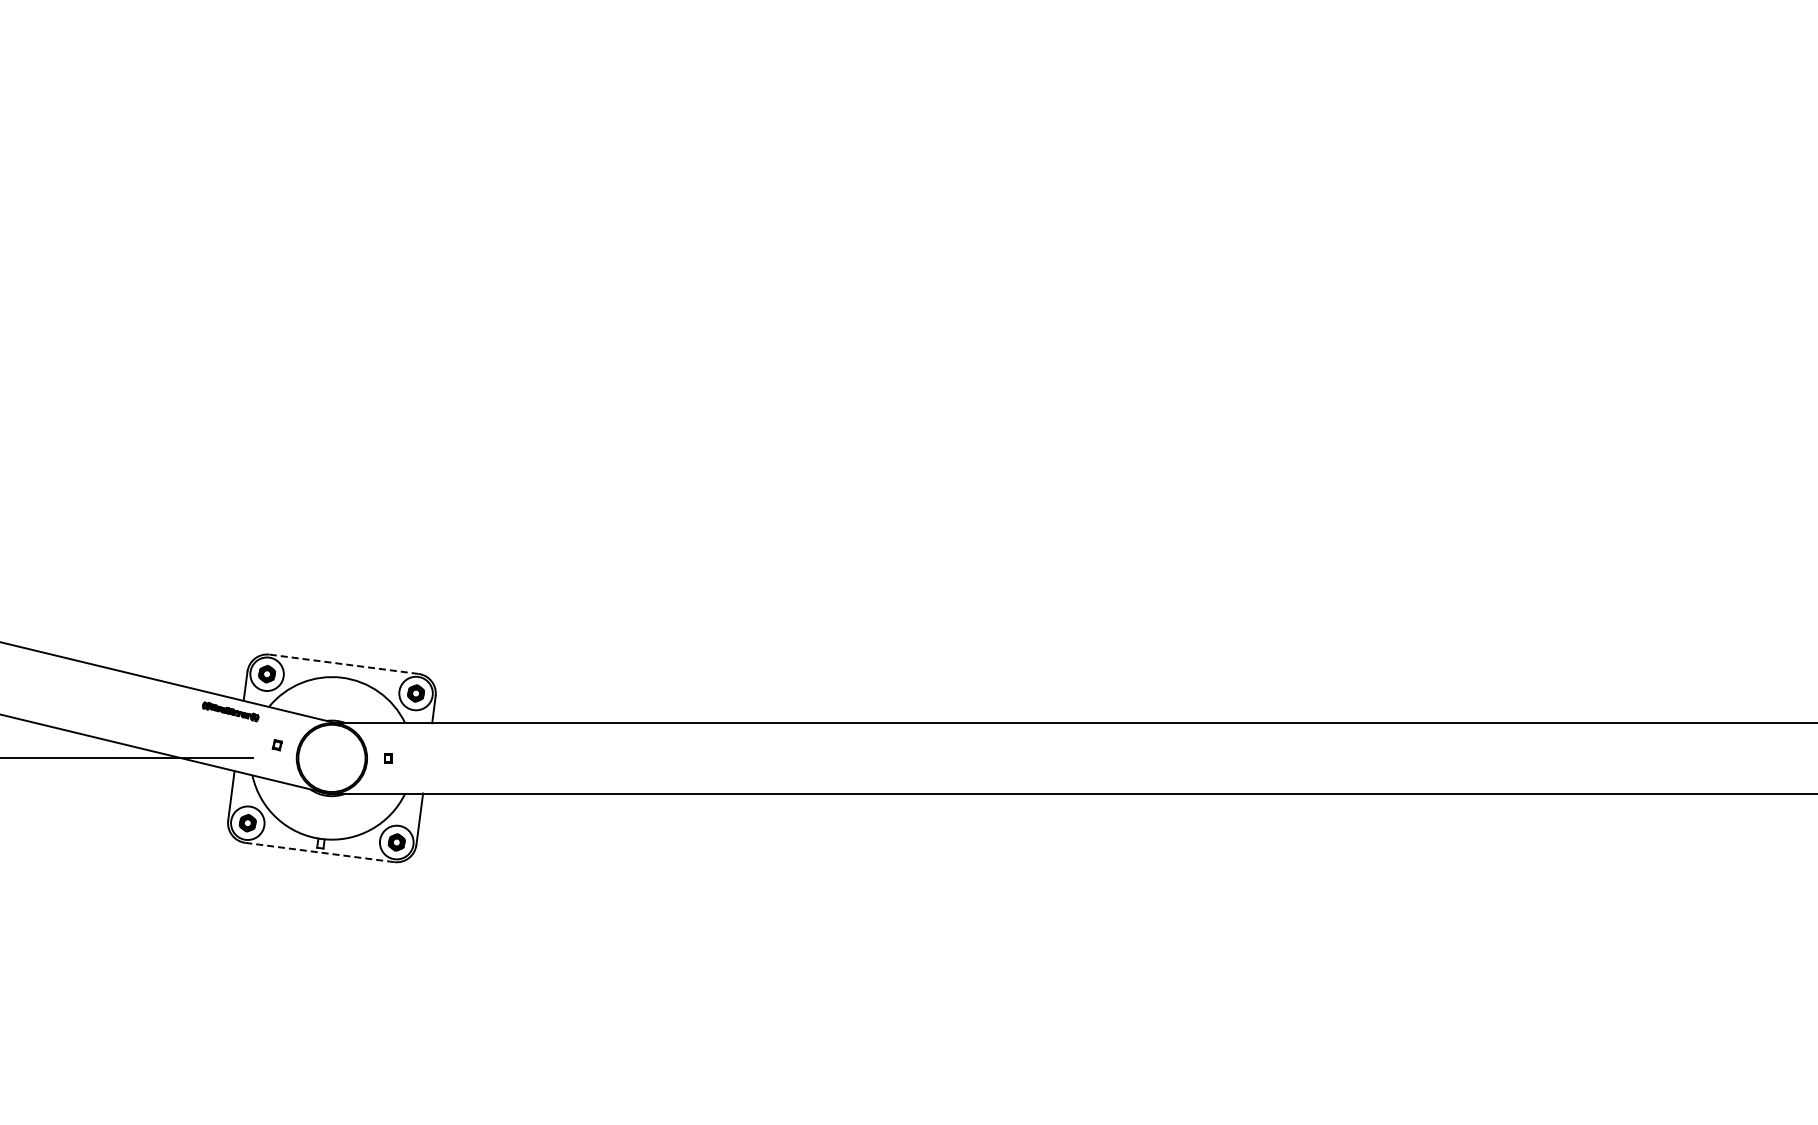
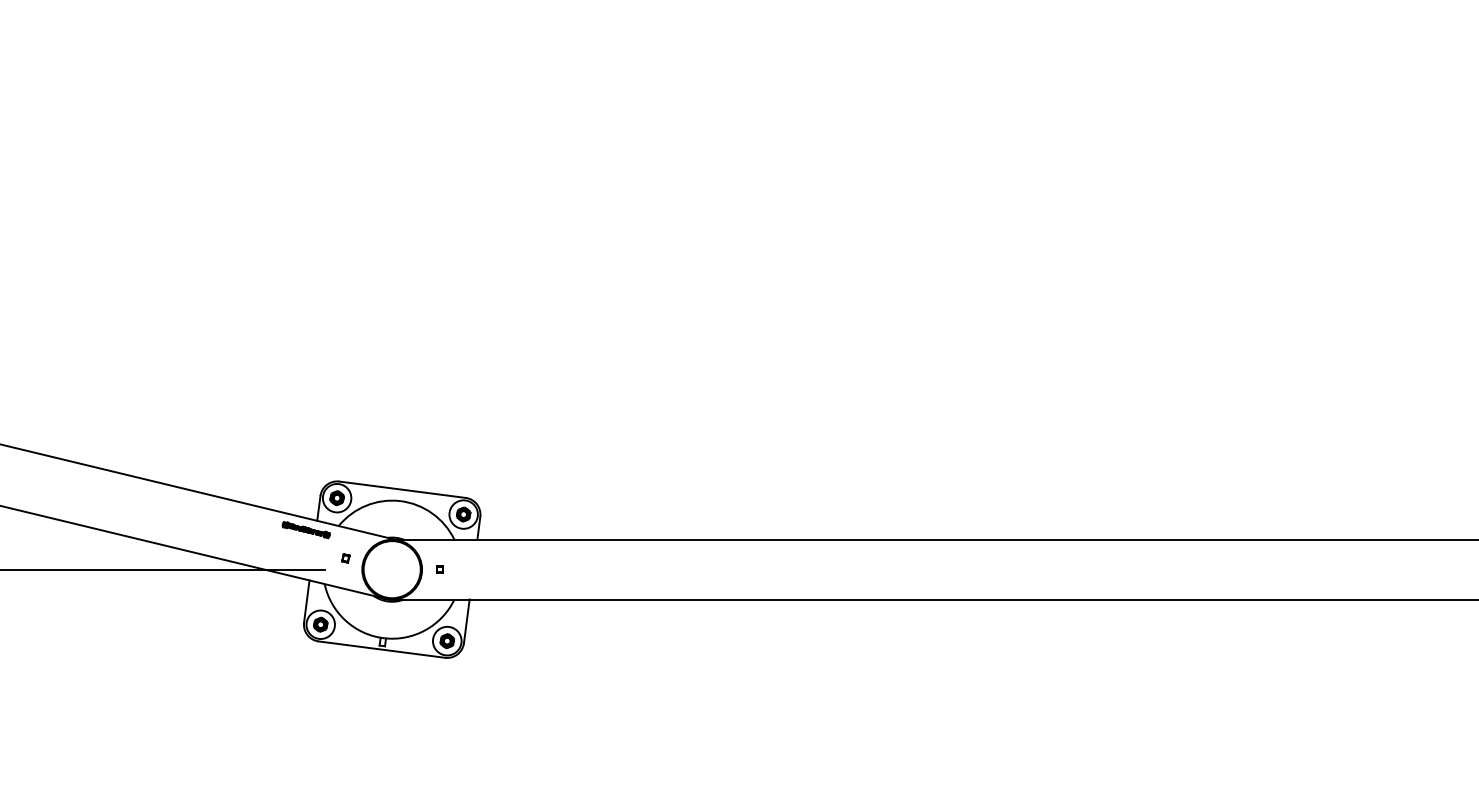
line: (343, 664) -> (402, 489), dashed -> solid
line: (320, 852) -> (382, 649), dashed -> solid

